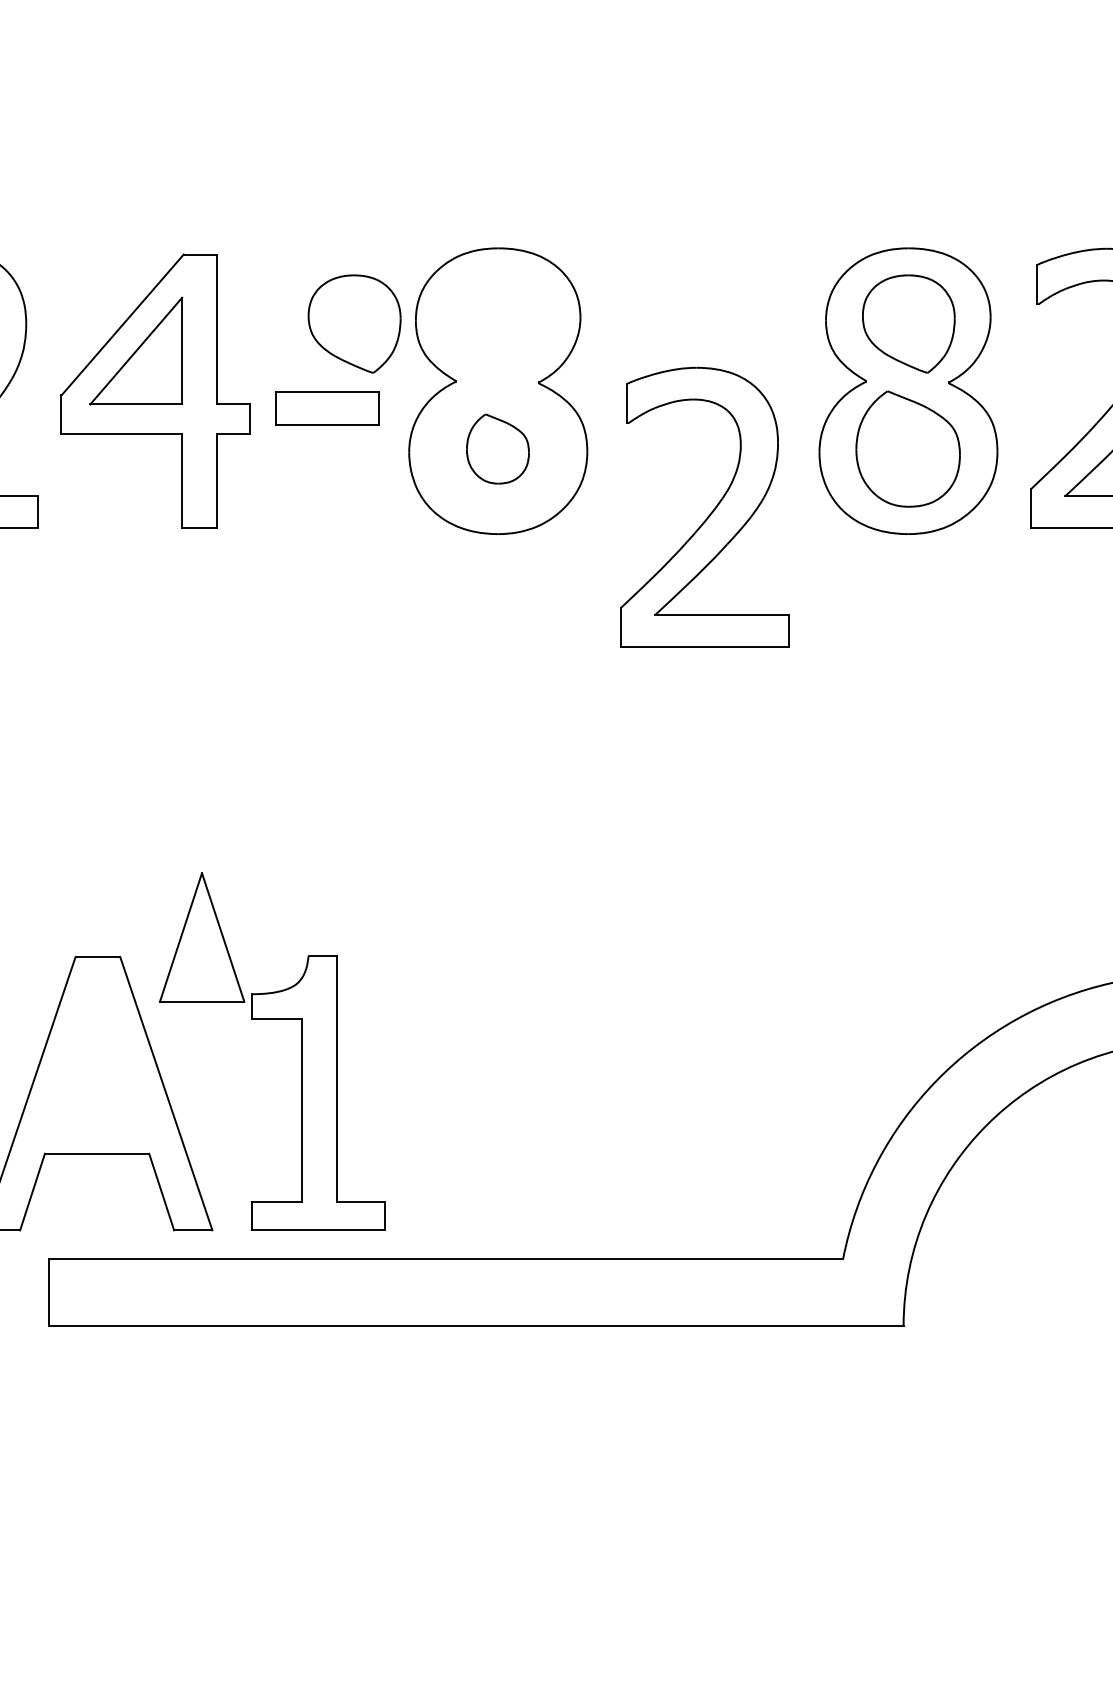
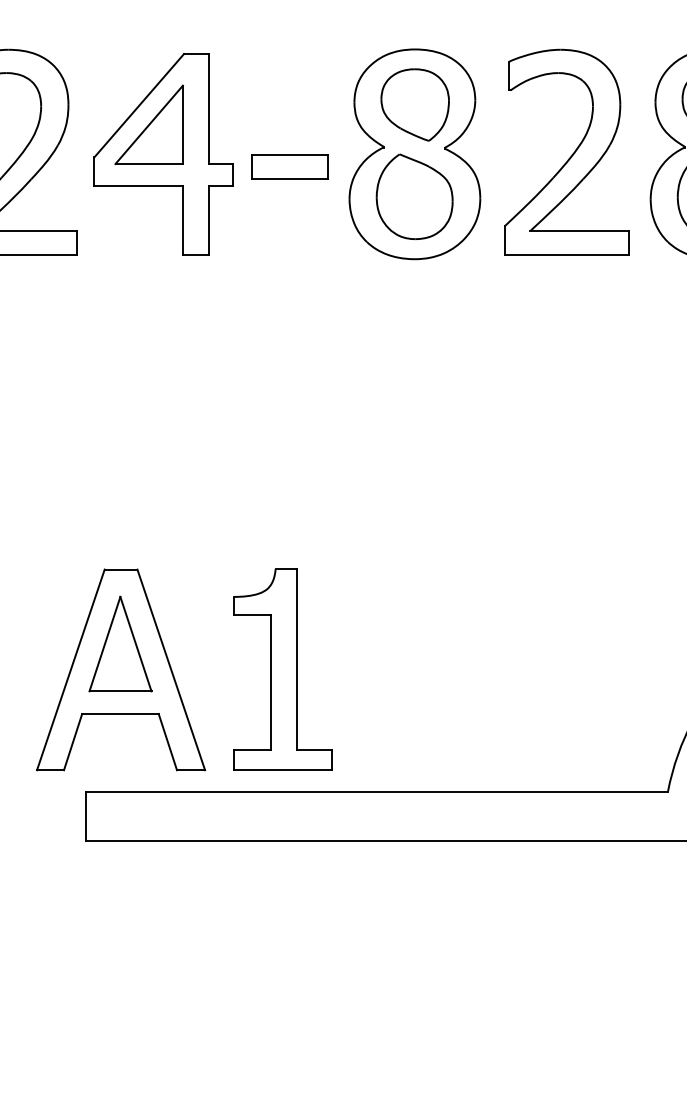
part: (354, 323) -> (415, 104), moved
part: (497, 448) -> (414, 196), size x1.67
part: (710, 512) -> (570, 155), moved
part: (202, 937) -> (120, 644), moved

